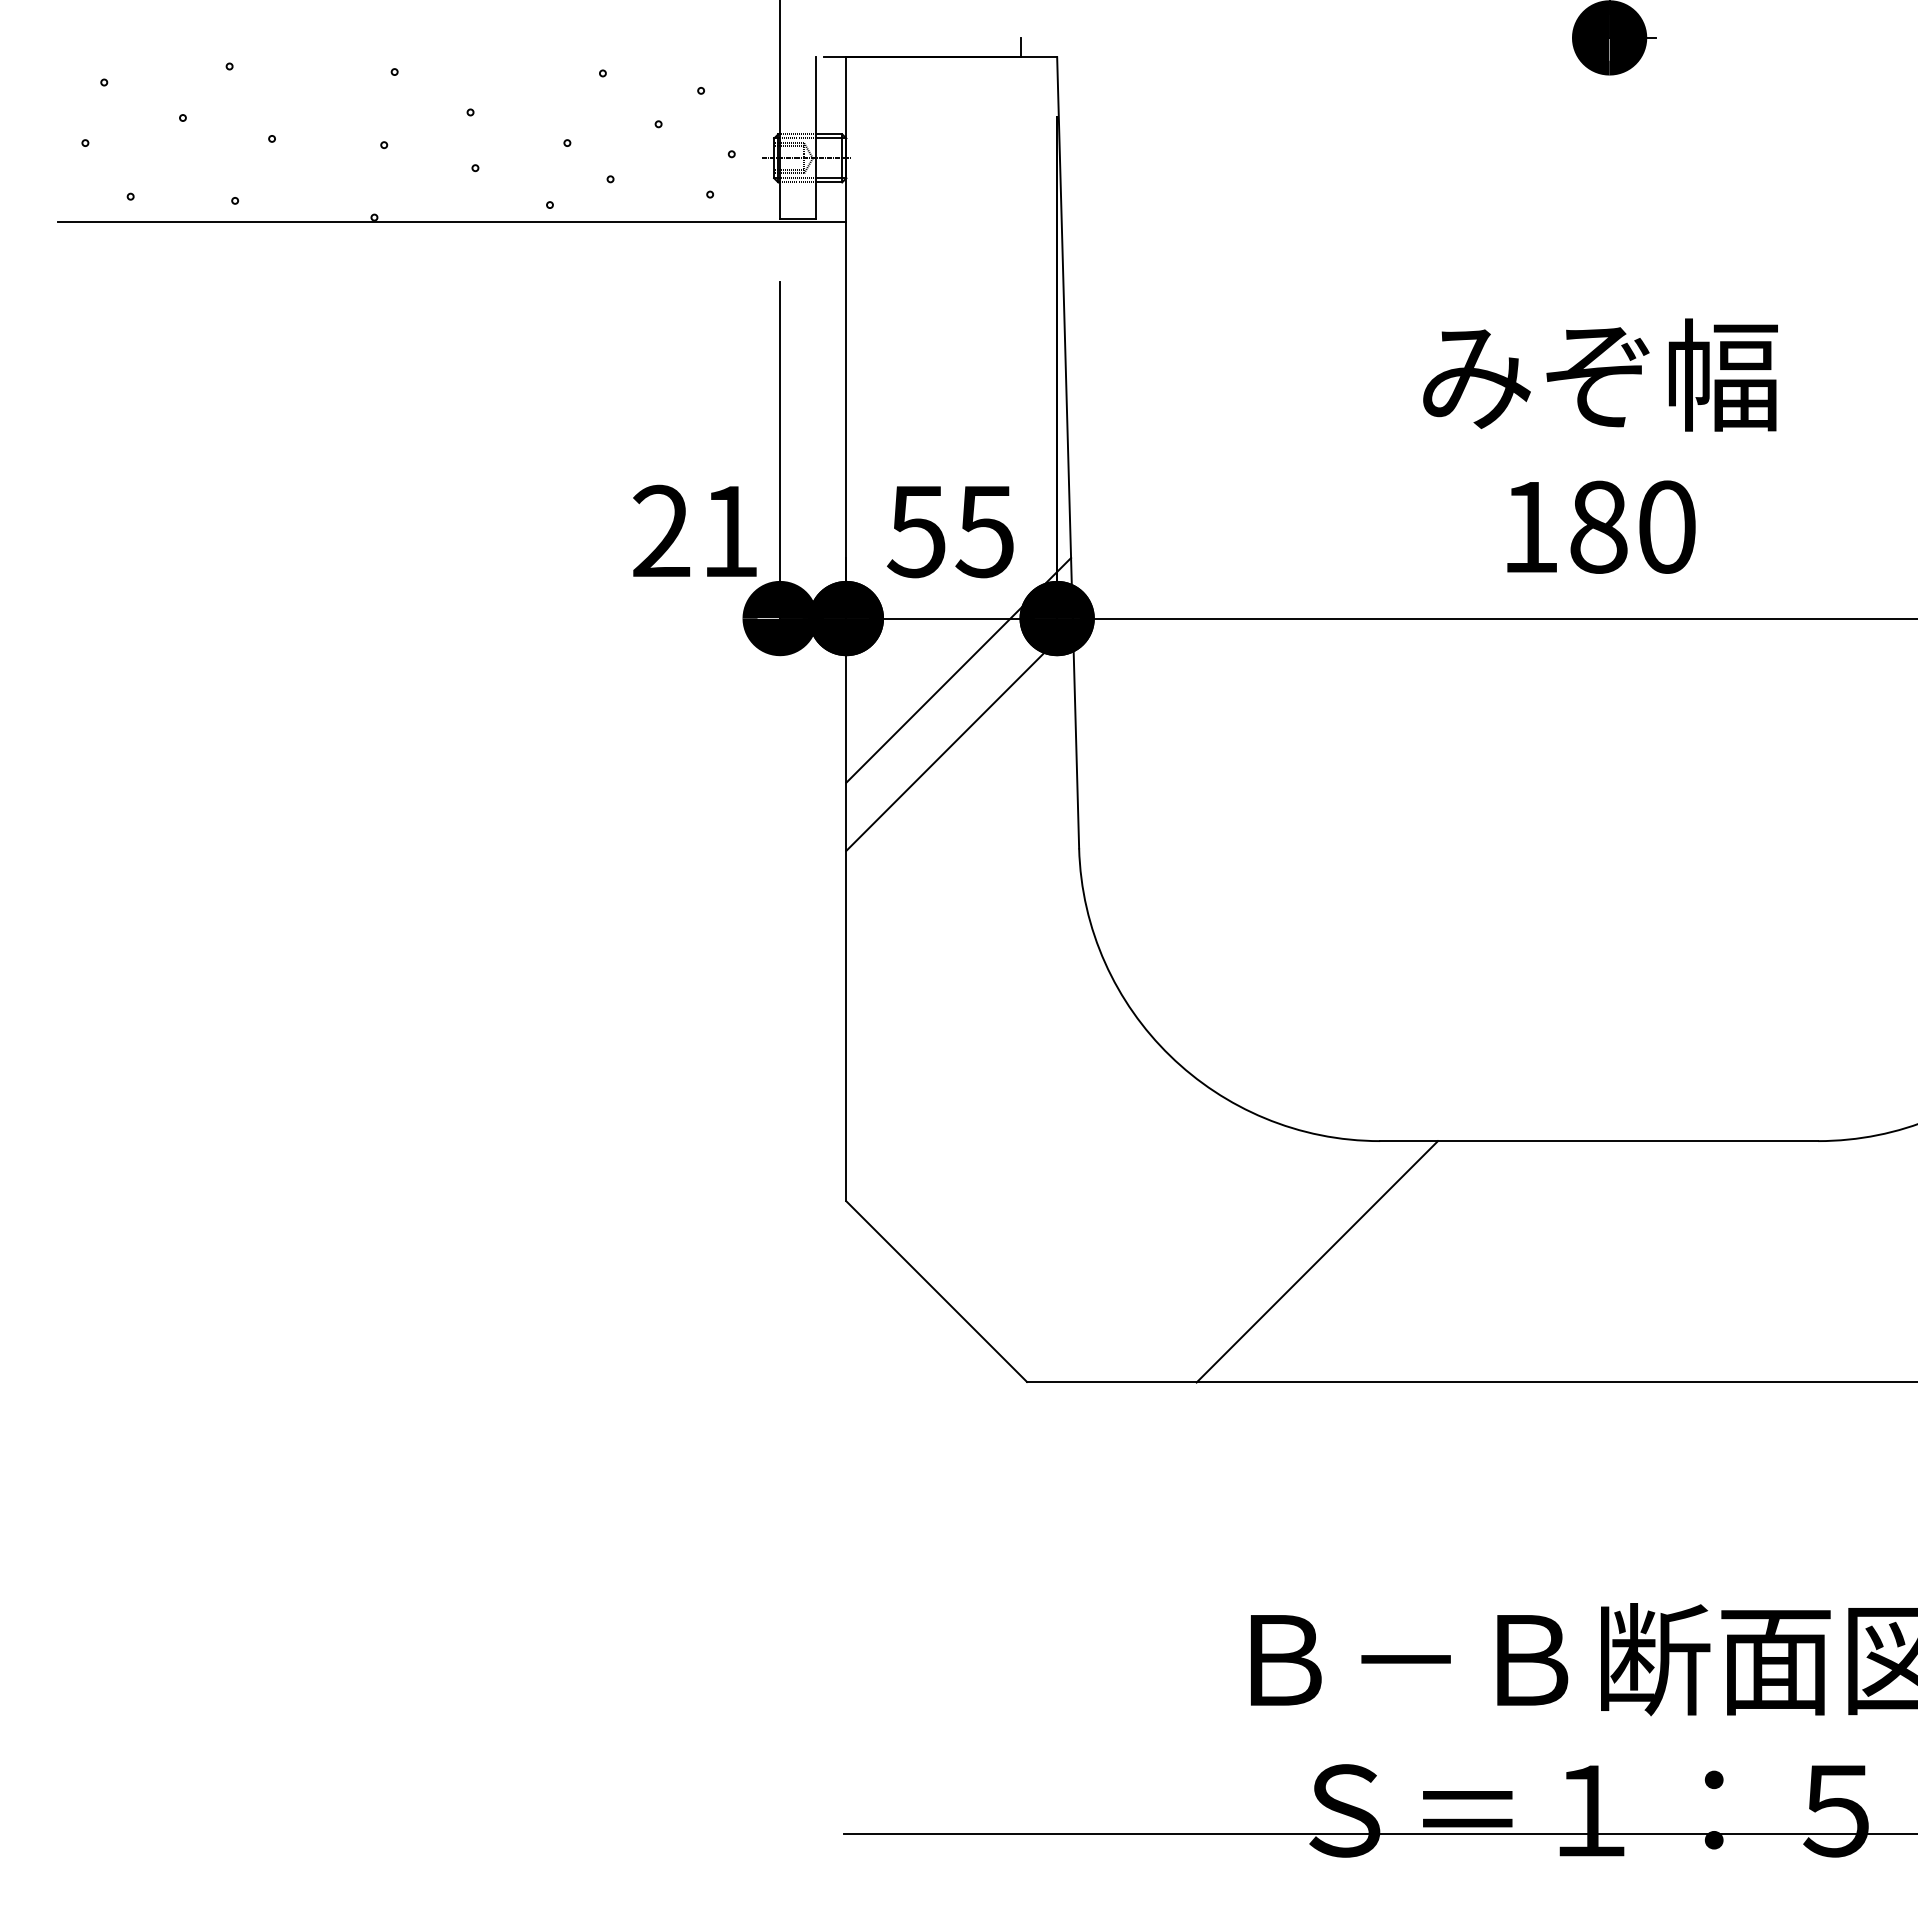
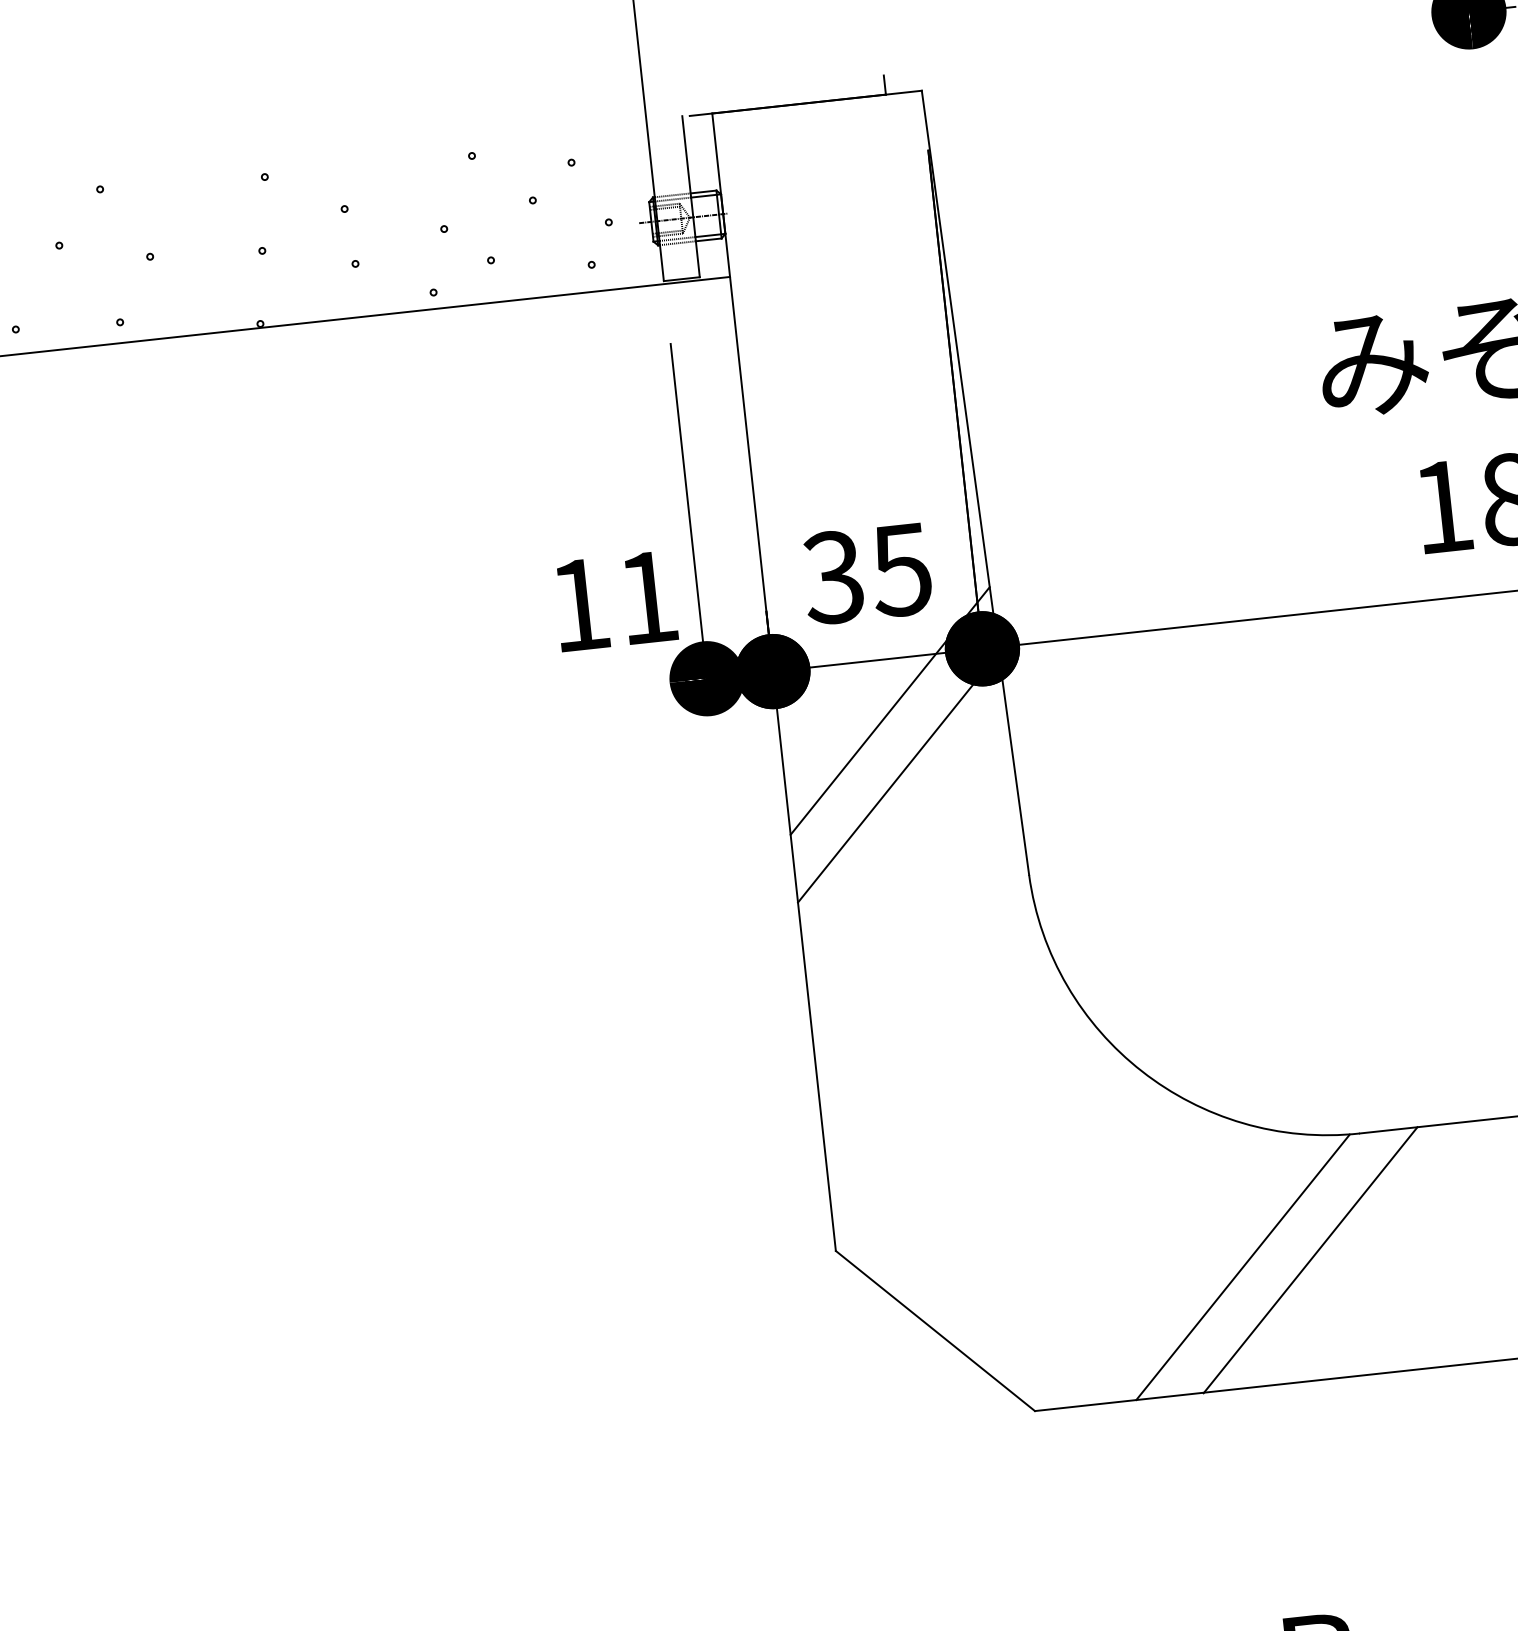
text: (661, 530) -> (579, 604), 21 -> 11
text: (916, 530) -> (833, 576), 55 -> 35
line: (1249, 1261) -> (1243, 1267), added

